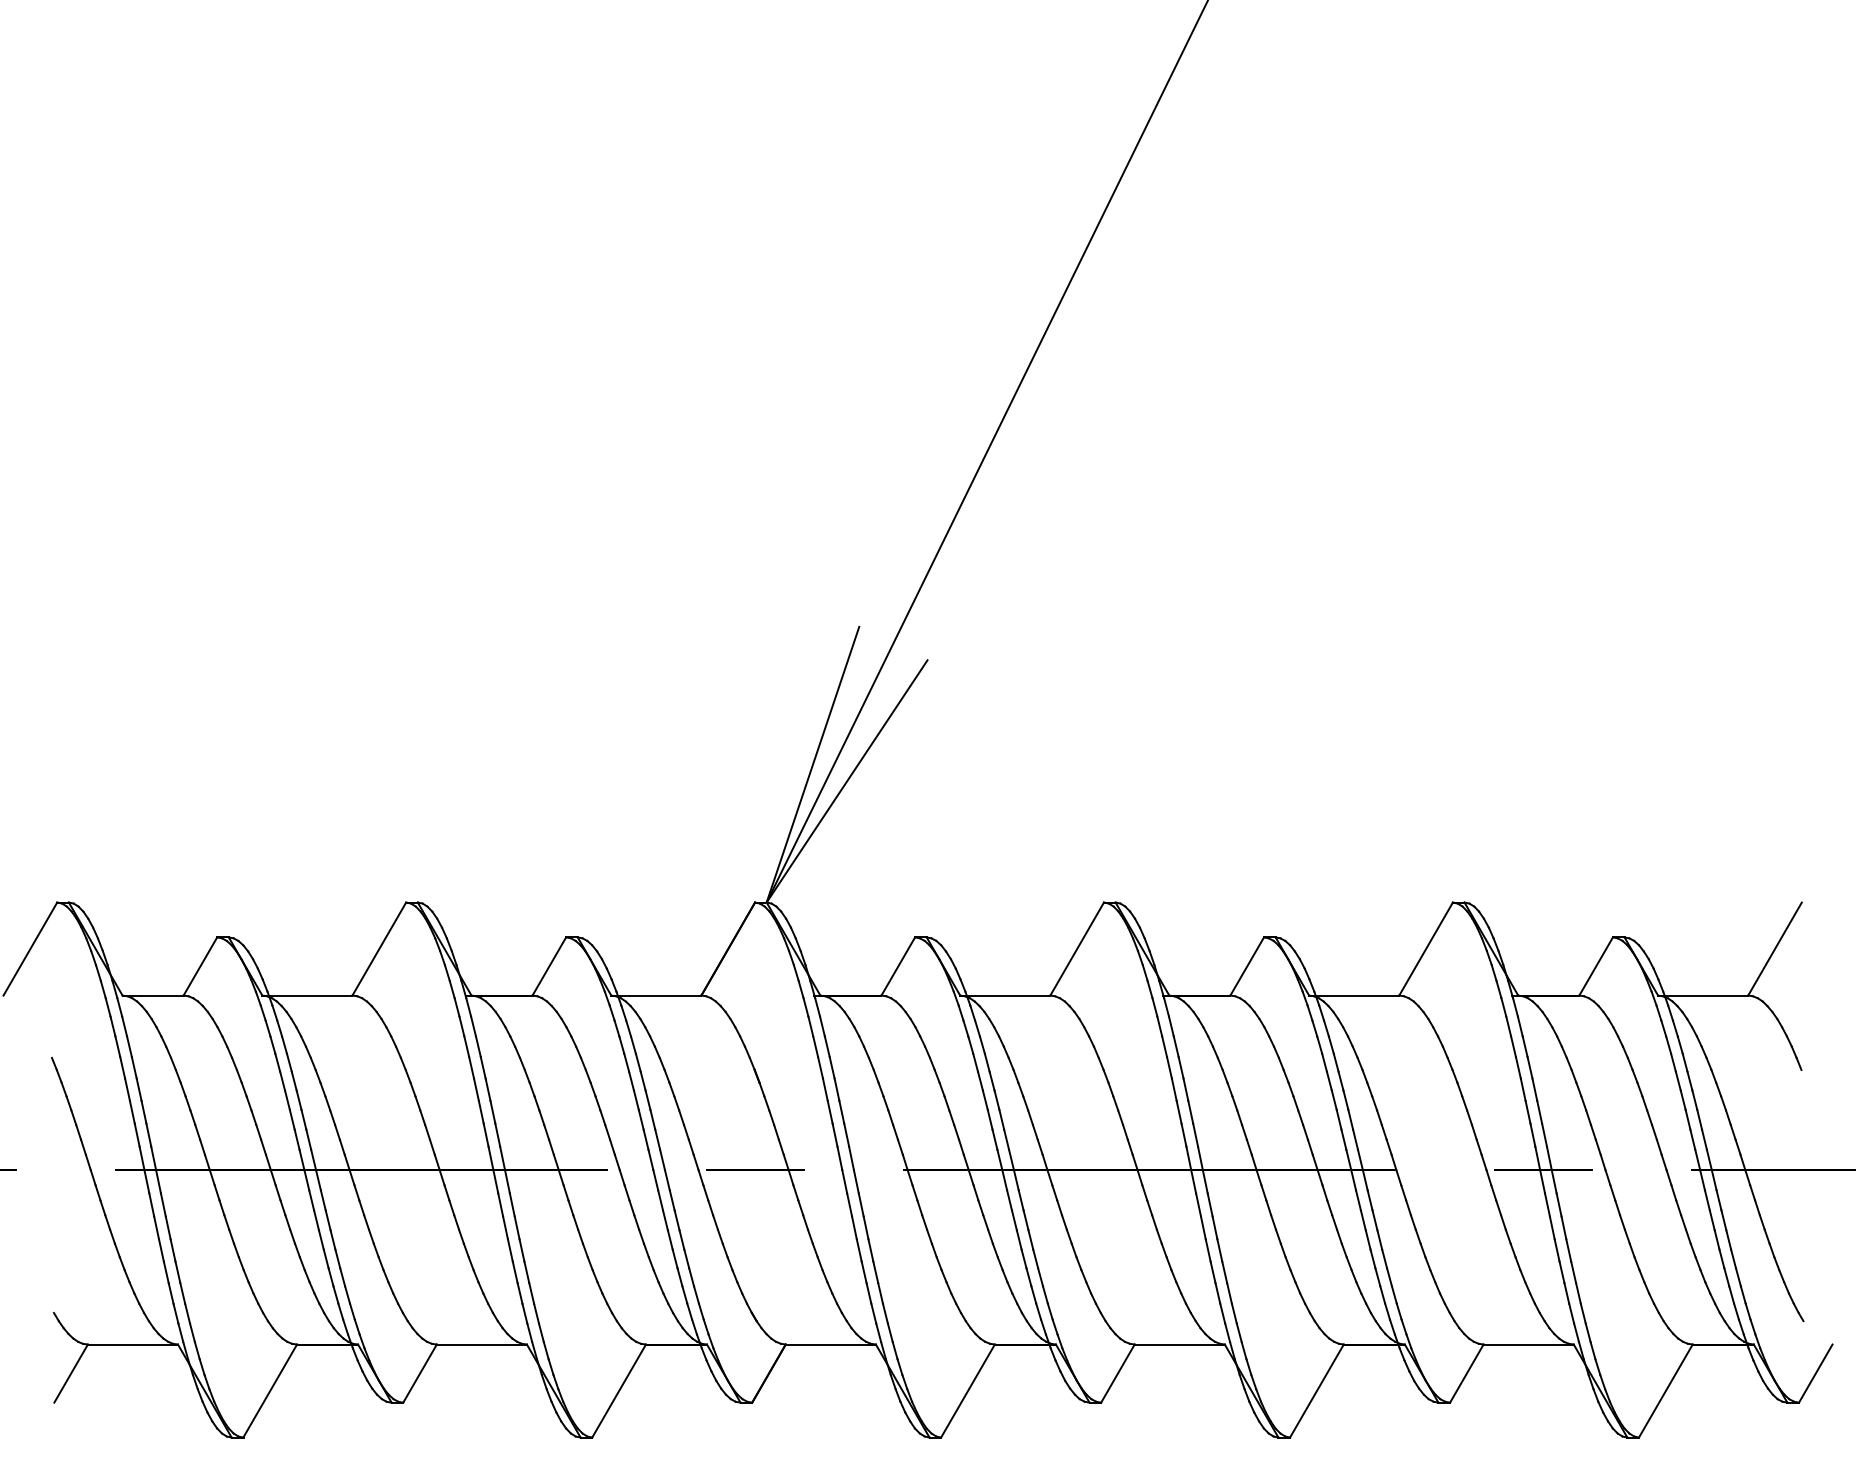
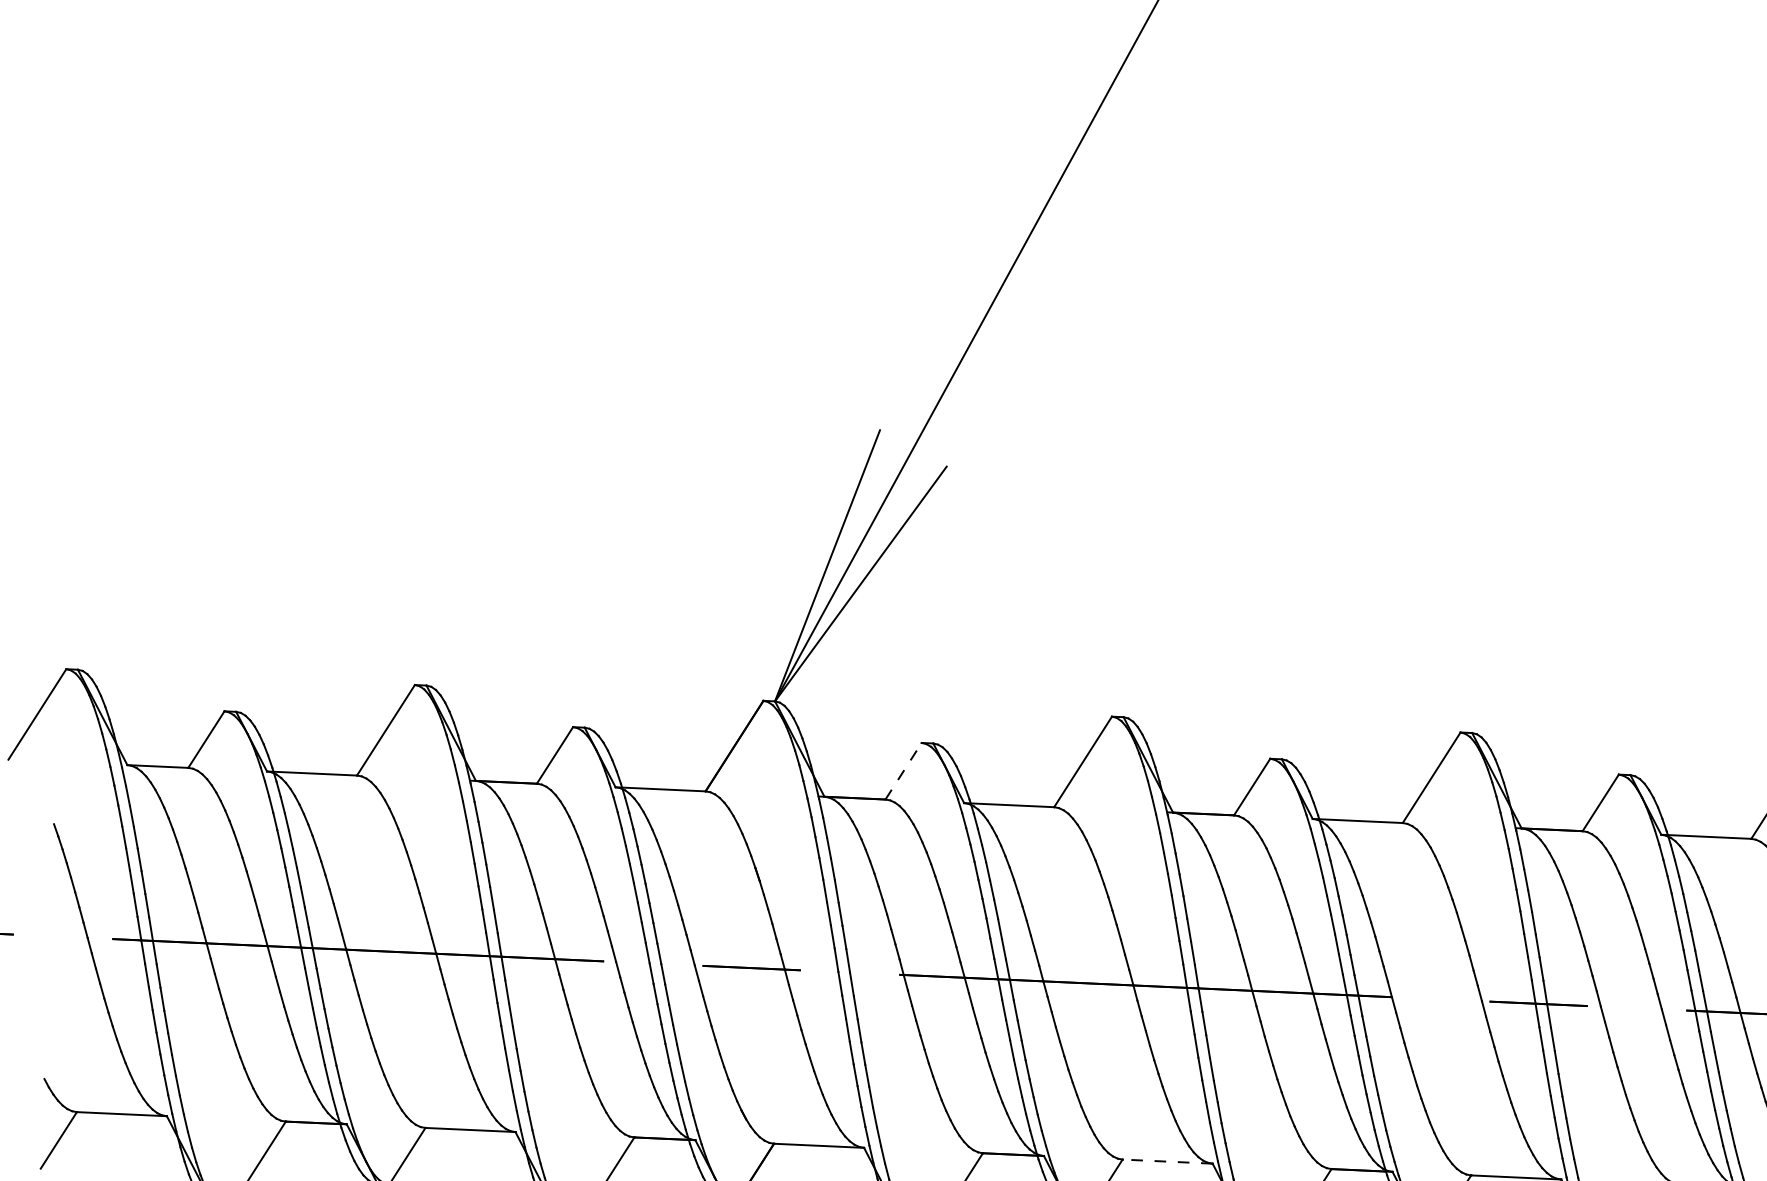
line: (898, 966) -> (903, 771), solid -> dashed
line: (1179, 1344) -> (1167, 1161), solid -> dashed

